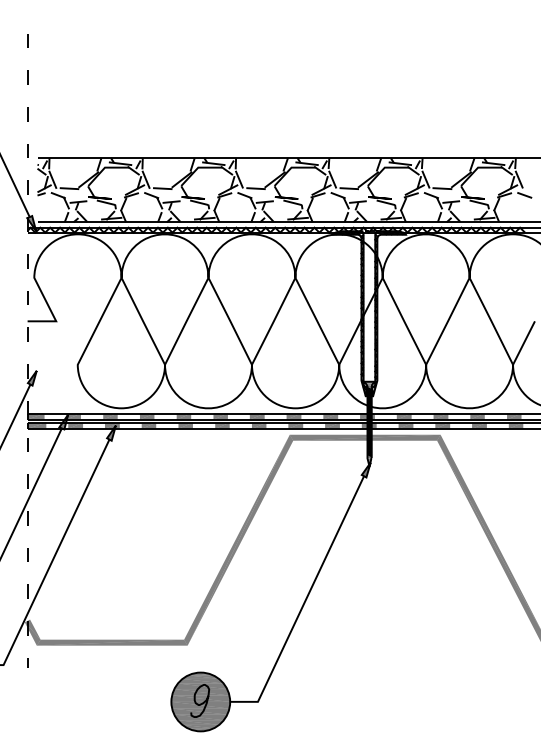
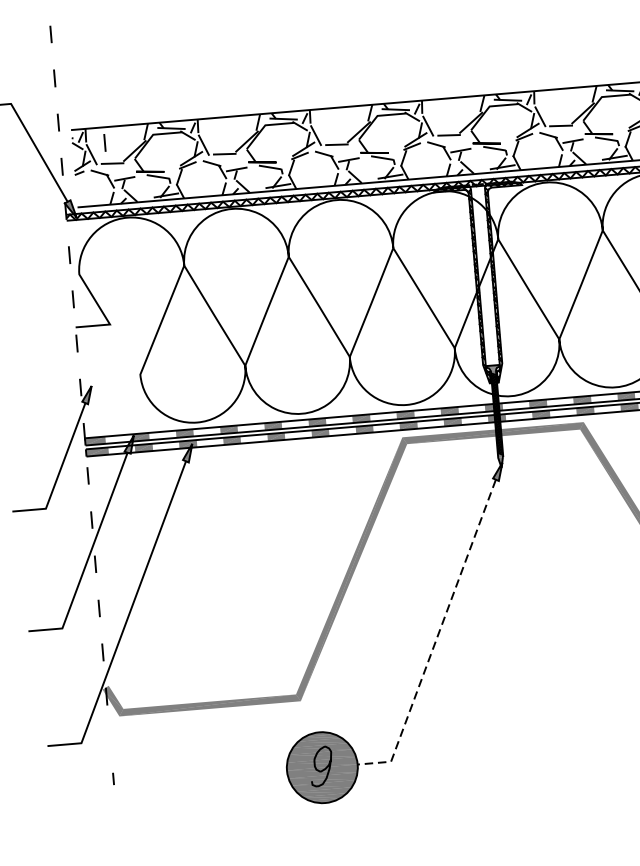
line: (64, 170) -> (104, 142), added
line: (304, 602) -> (437, 637), solid -> dashed
line: (27, 662) -> (113, 778), moved

